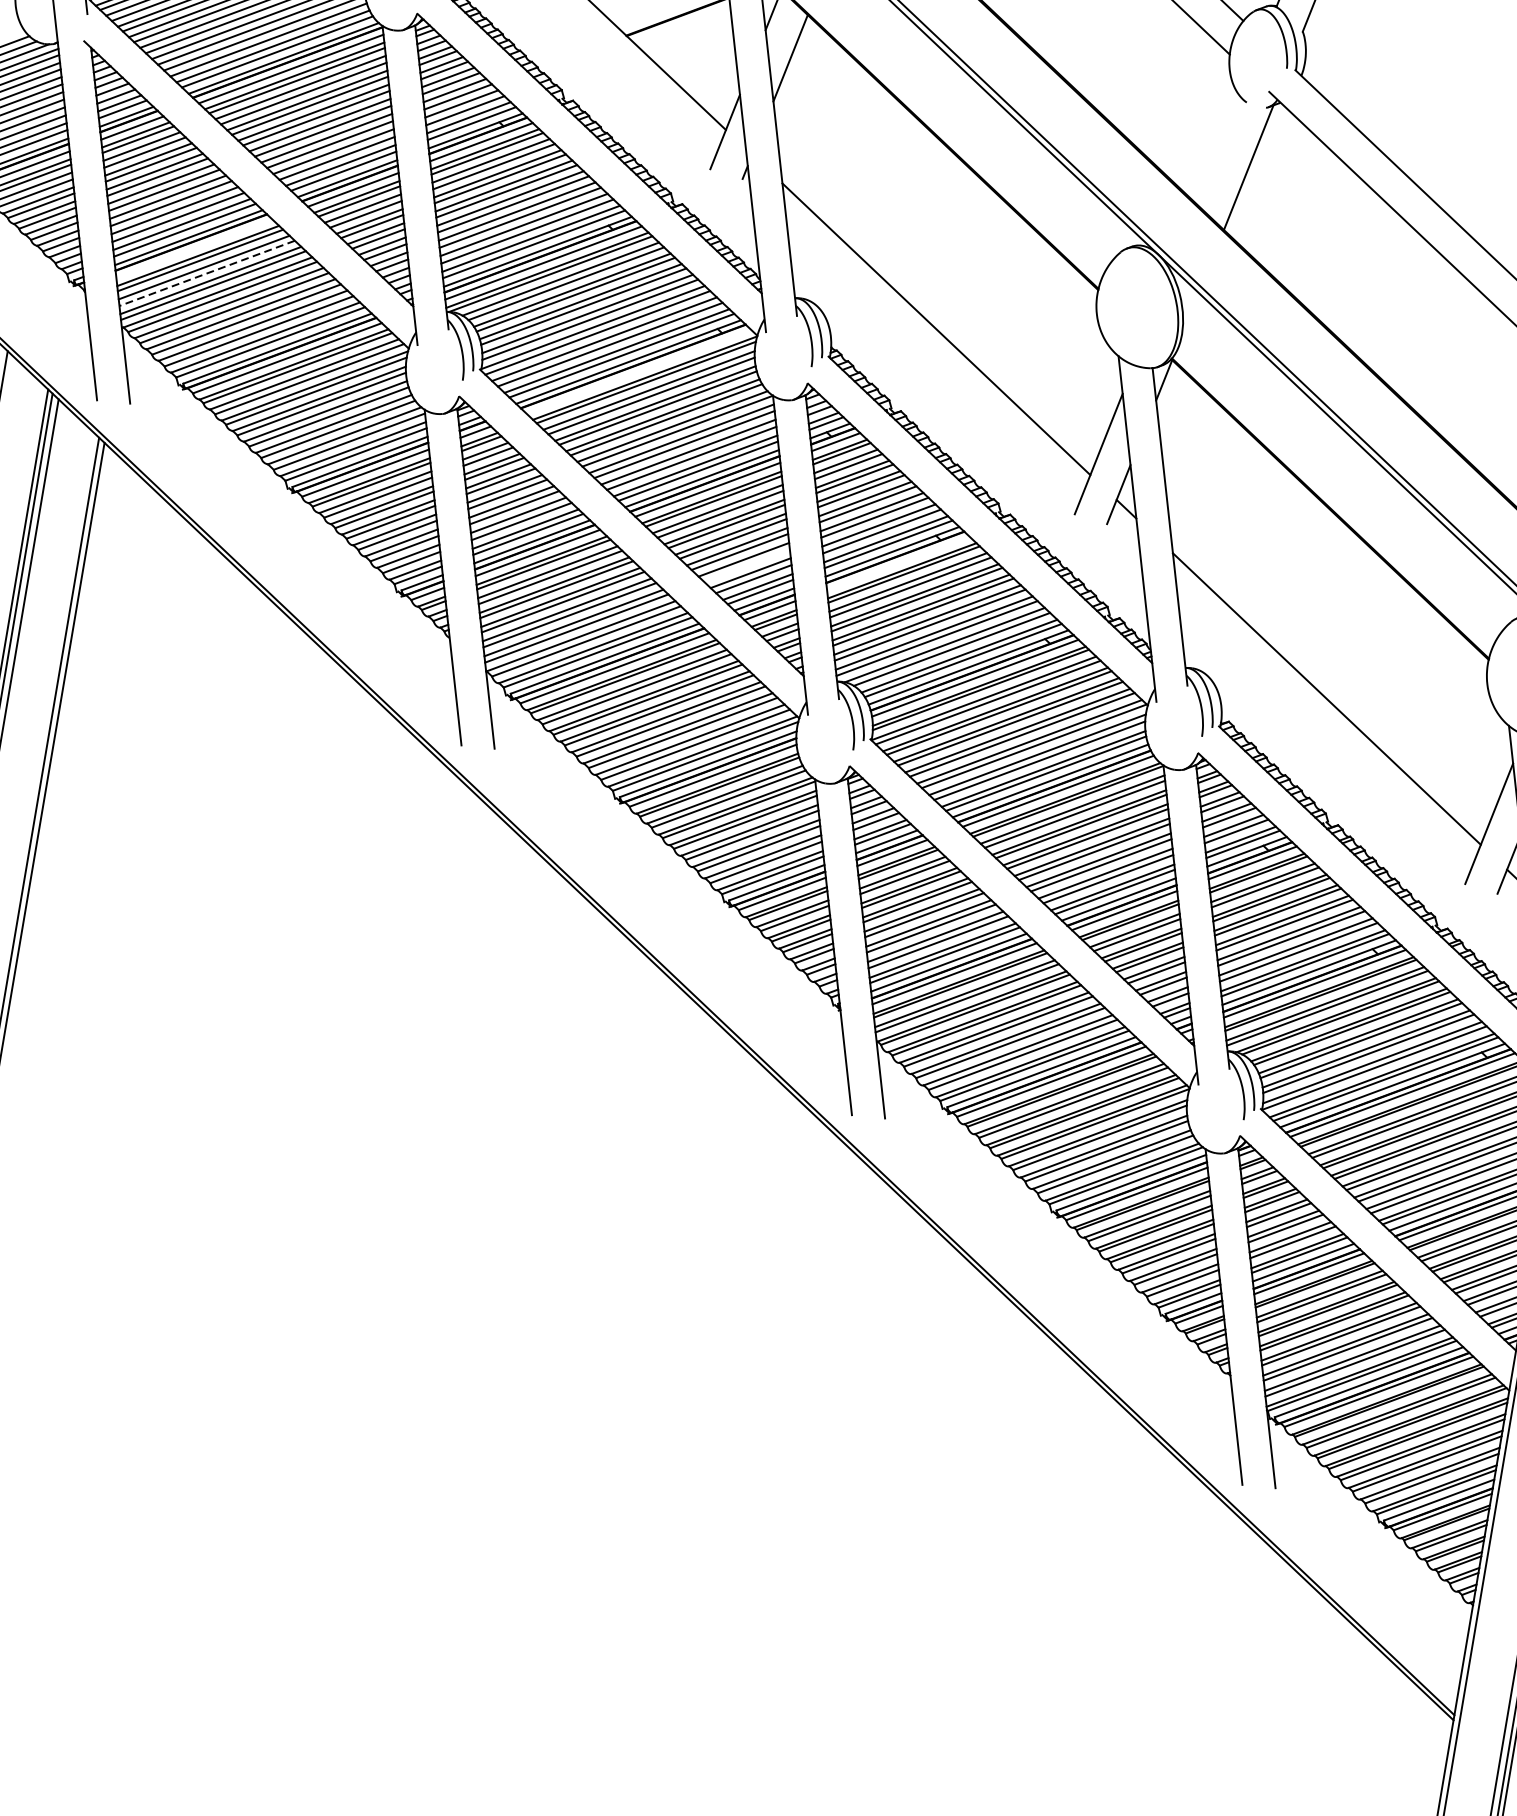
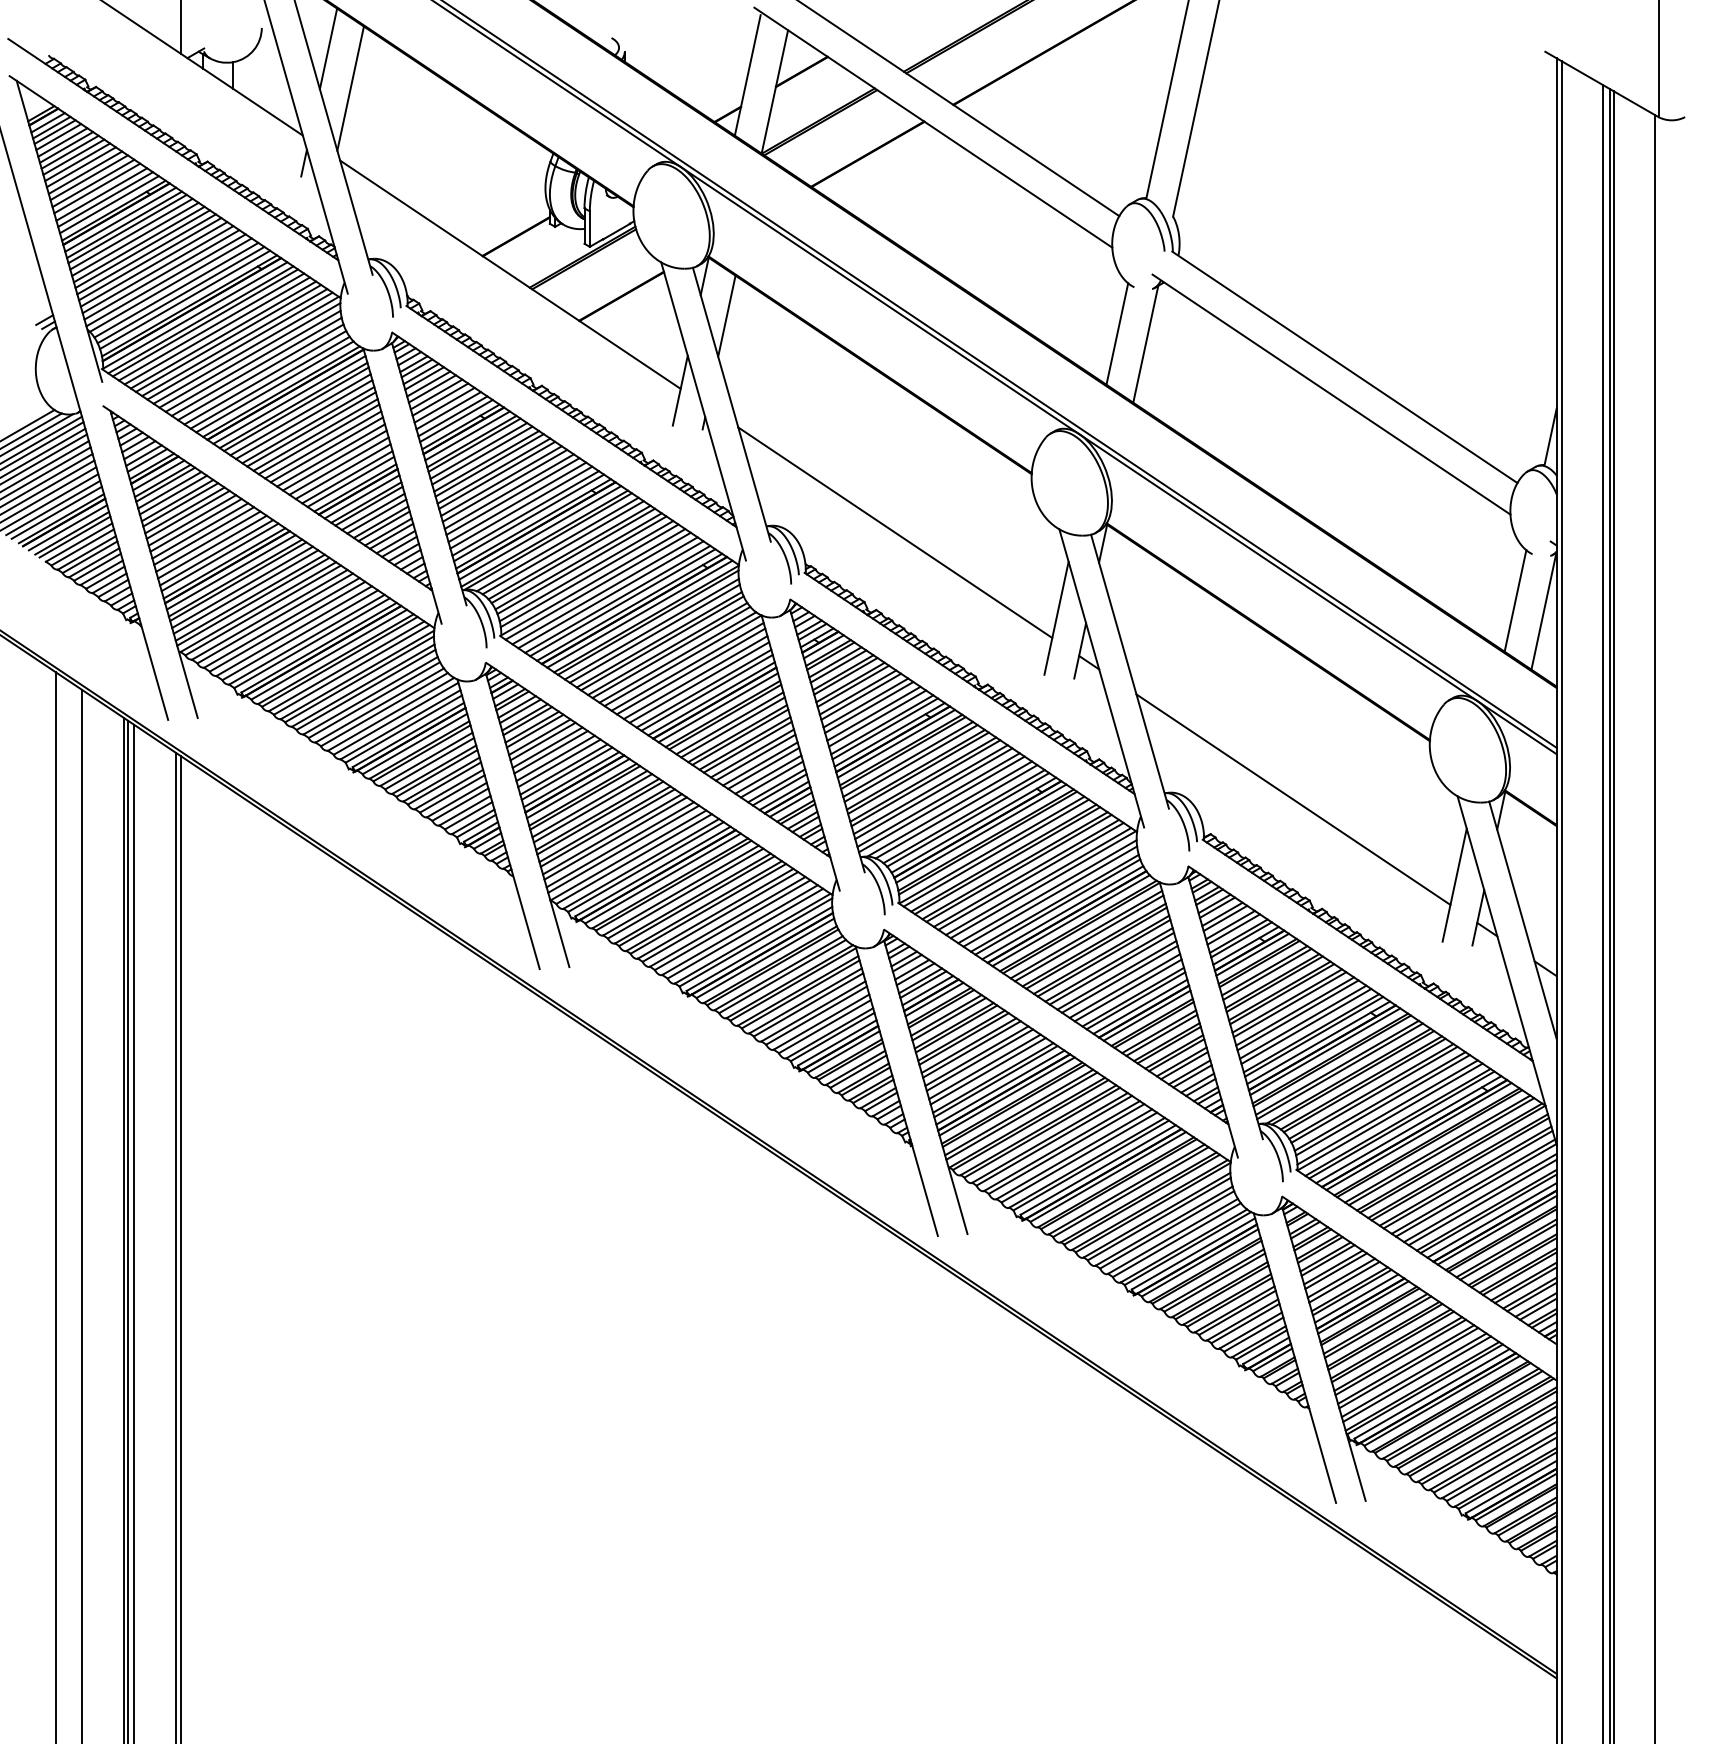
line: (1219, 150) -> (1117, 333), added
line: (193, 248) -> (230, 572), added
line: (206, 273) -> (245, 592), dashed -> solid
line: (638, 370) -> (639, 613), added
line: (898, 562) -> (896, 743), added
line: (746, 564) -> (763, 767), added

